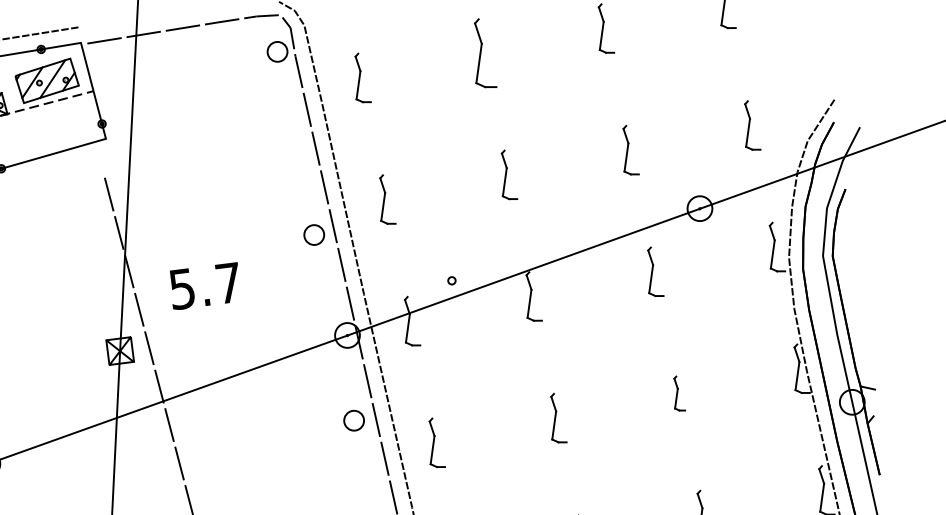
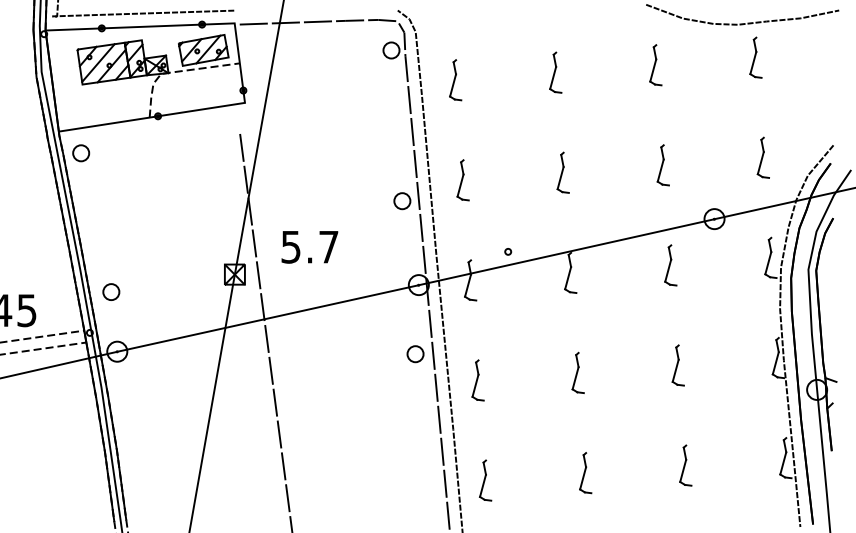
part: (482, 53) -> (555, 72), size x0.71
text: (205, 286) -> (309, 247), moved
part: (677, 393) -> (677, 365), size x1.43

